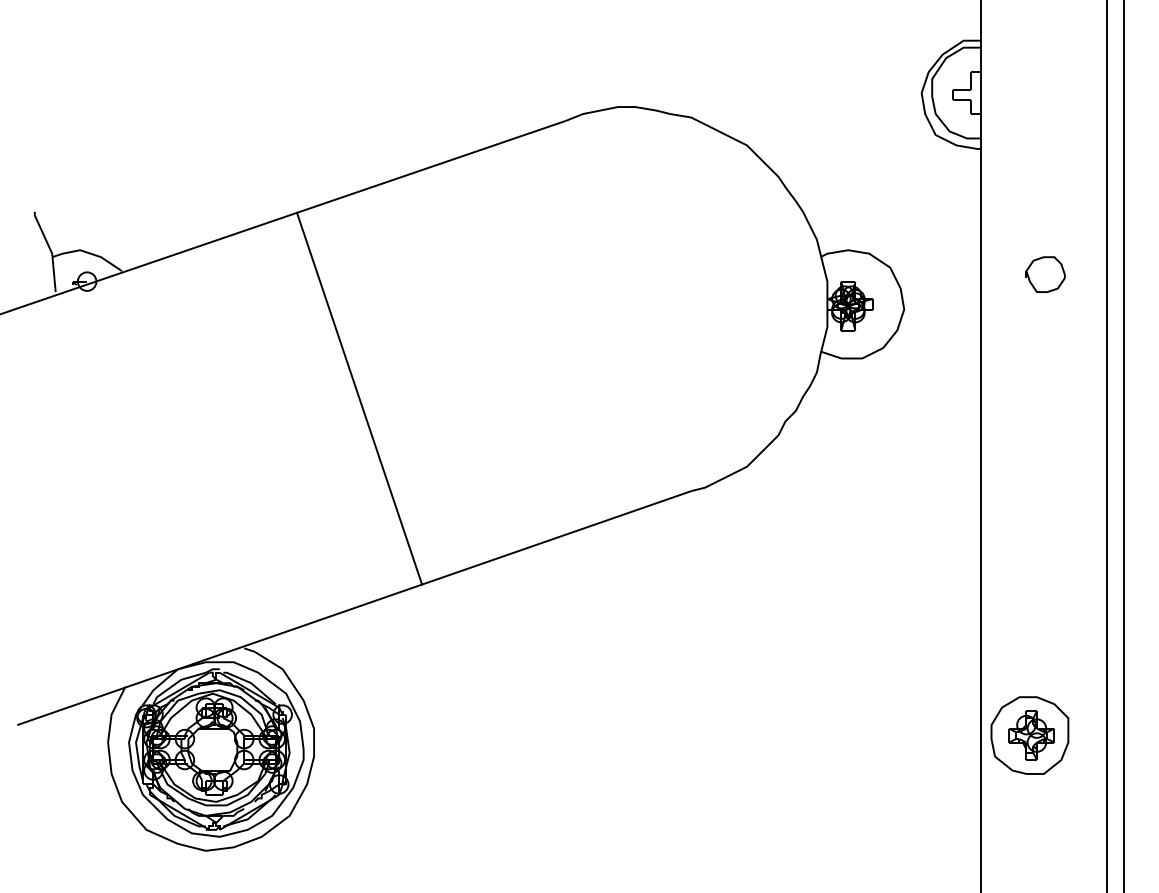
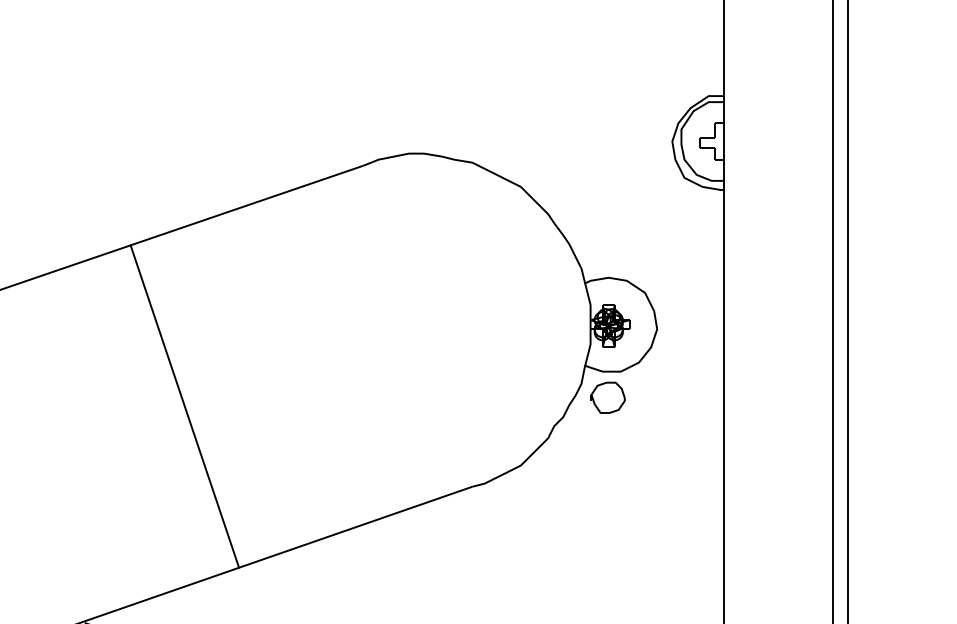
part: (1045, 274) -> (608, 397), moved

